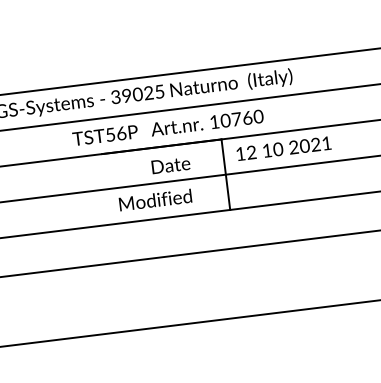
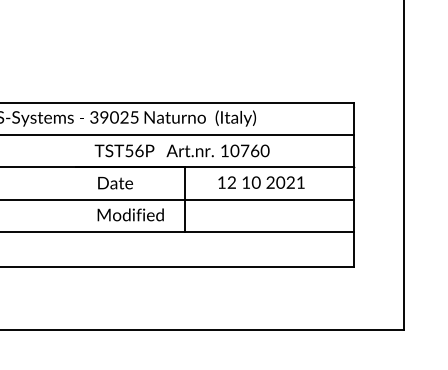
text: (167, 127) -> (181, 150), moved
text: (283, 148) -> (261, 182), moved
text: (170, 165) -> (115, 183), moved
text: (155, 199) -> (130, 214), moved

